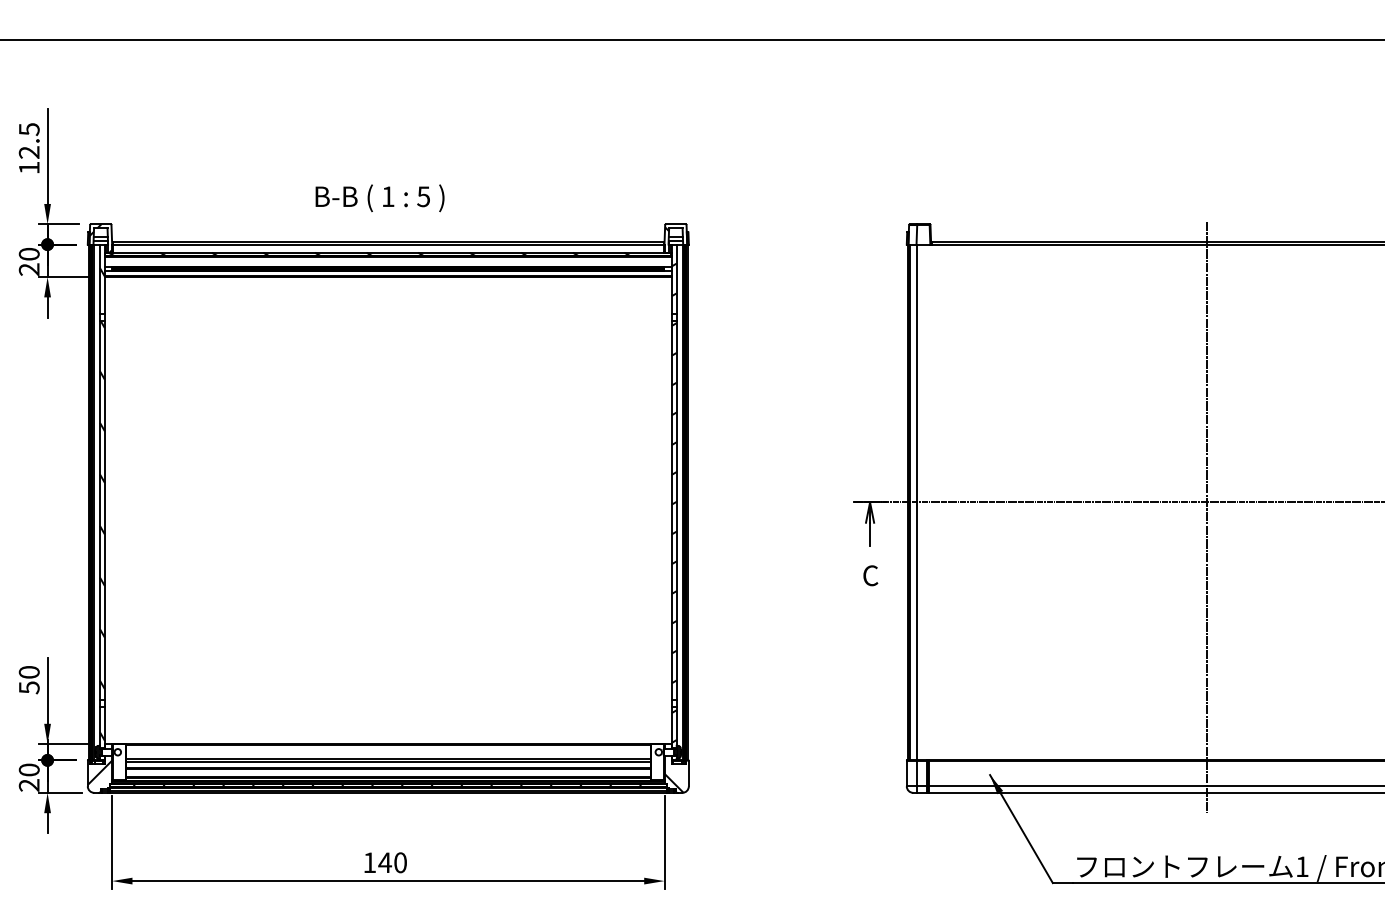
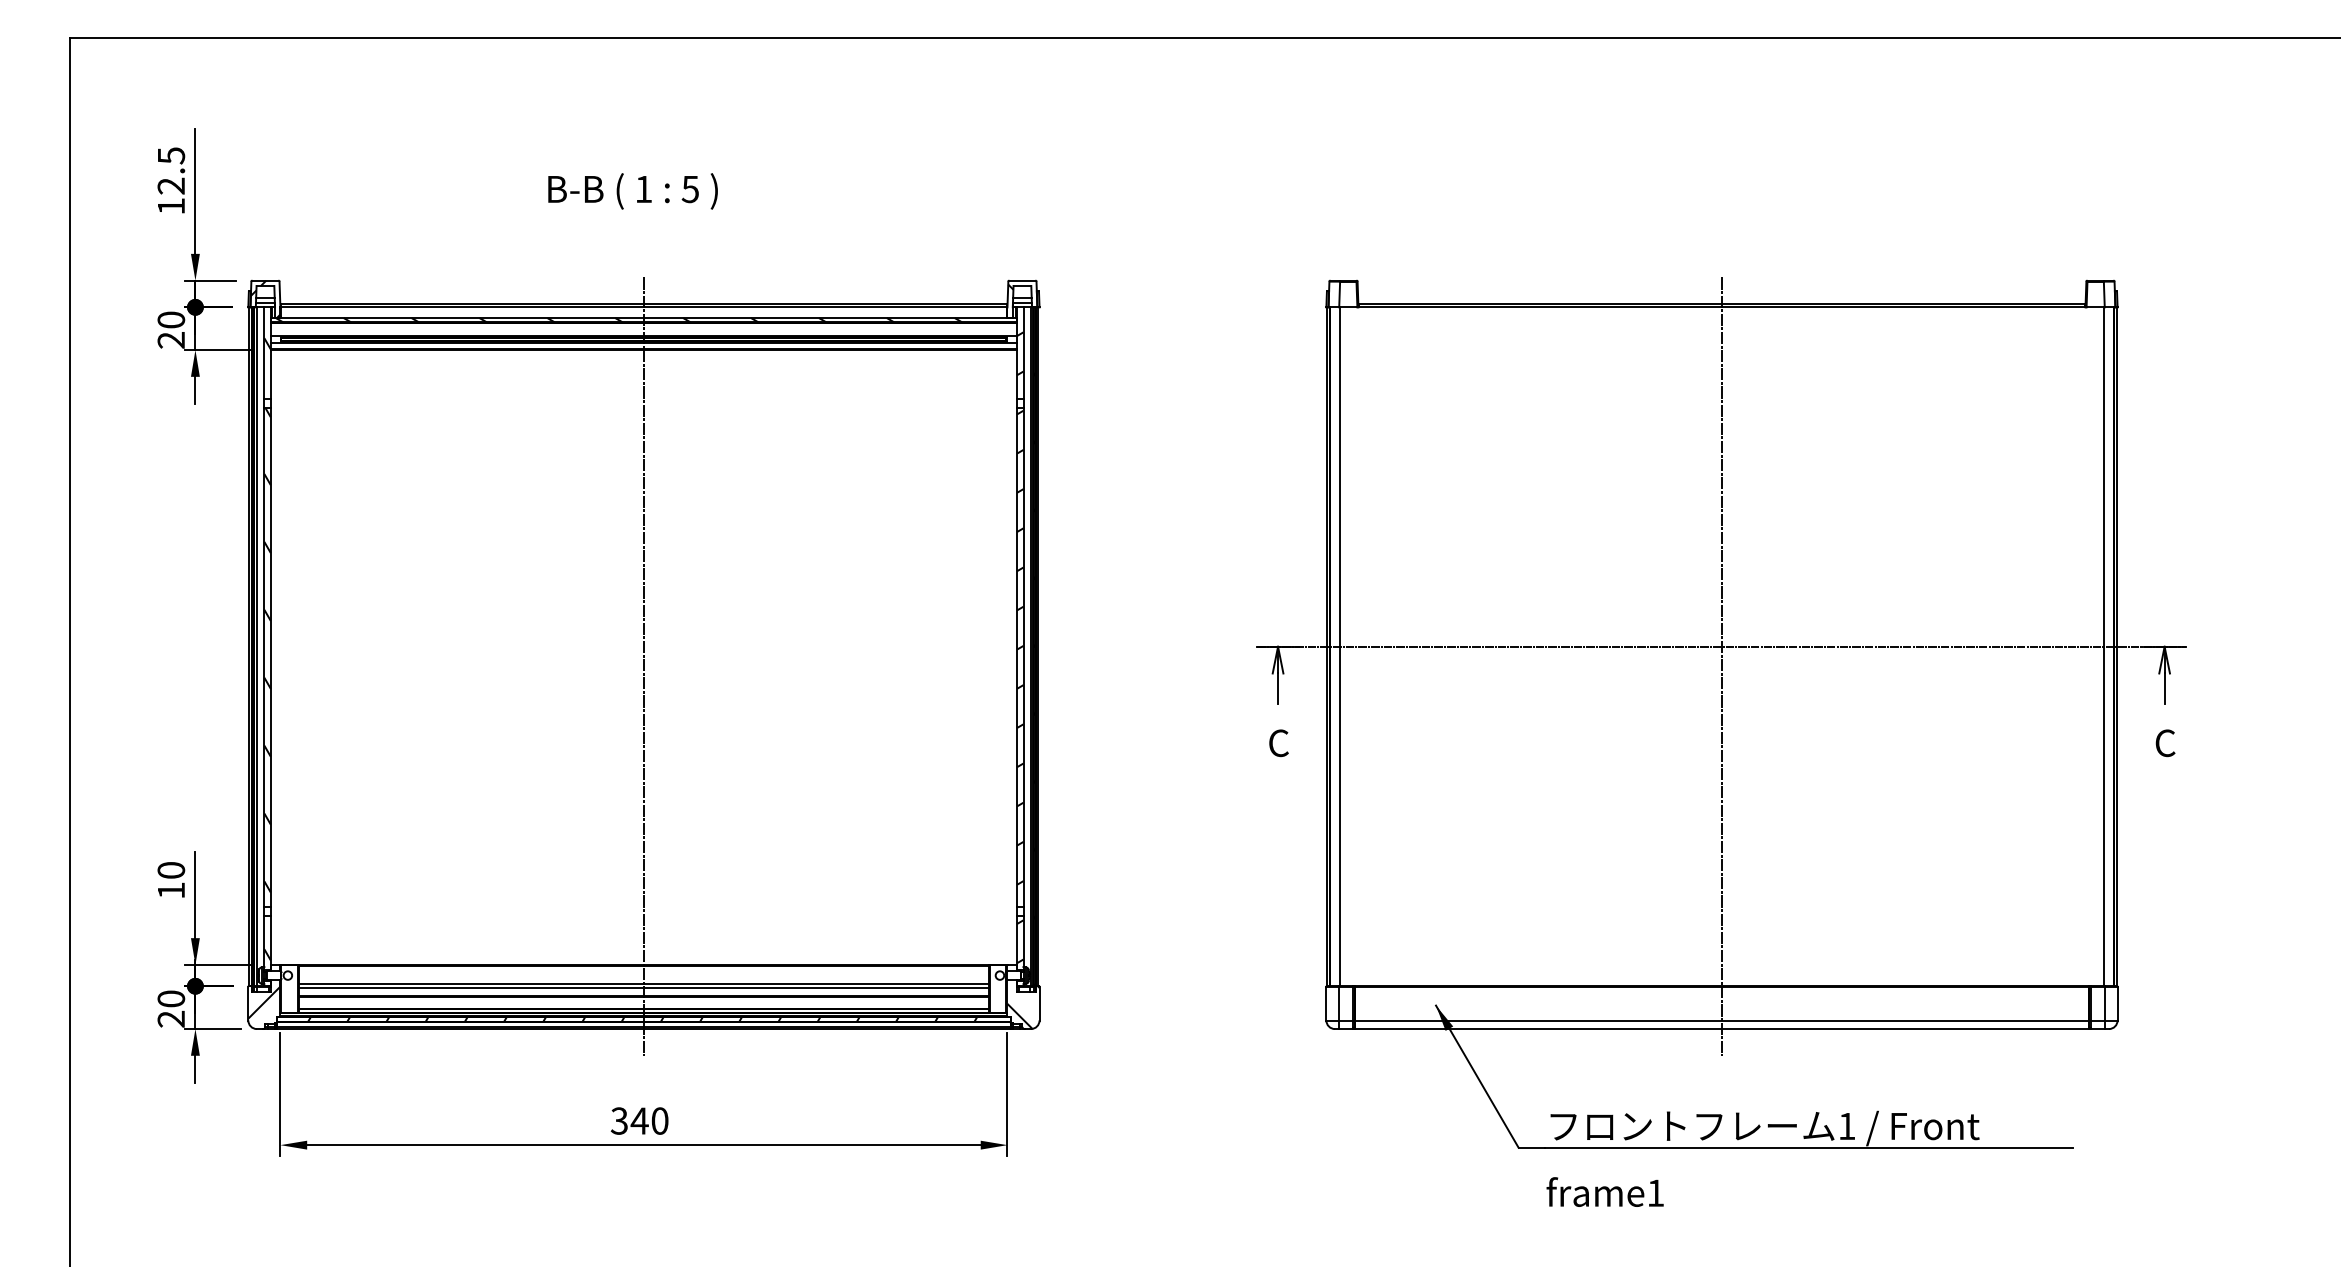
text: (379, 198) -> (632, 191), moved
line: (387, 517) -> (643, 666), added
text: (29, 687) -> (171, 890), 50 -> 10
text: (369, 862) -> (618, 1120), 140 -> 340

